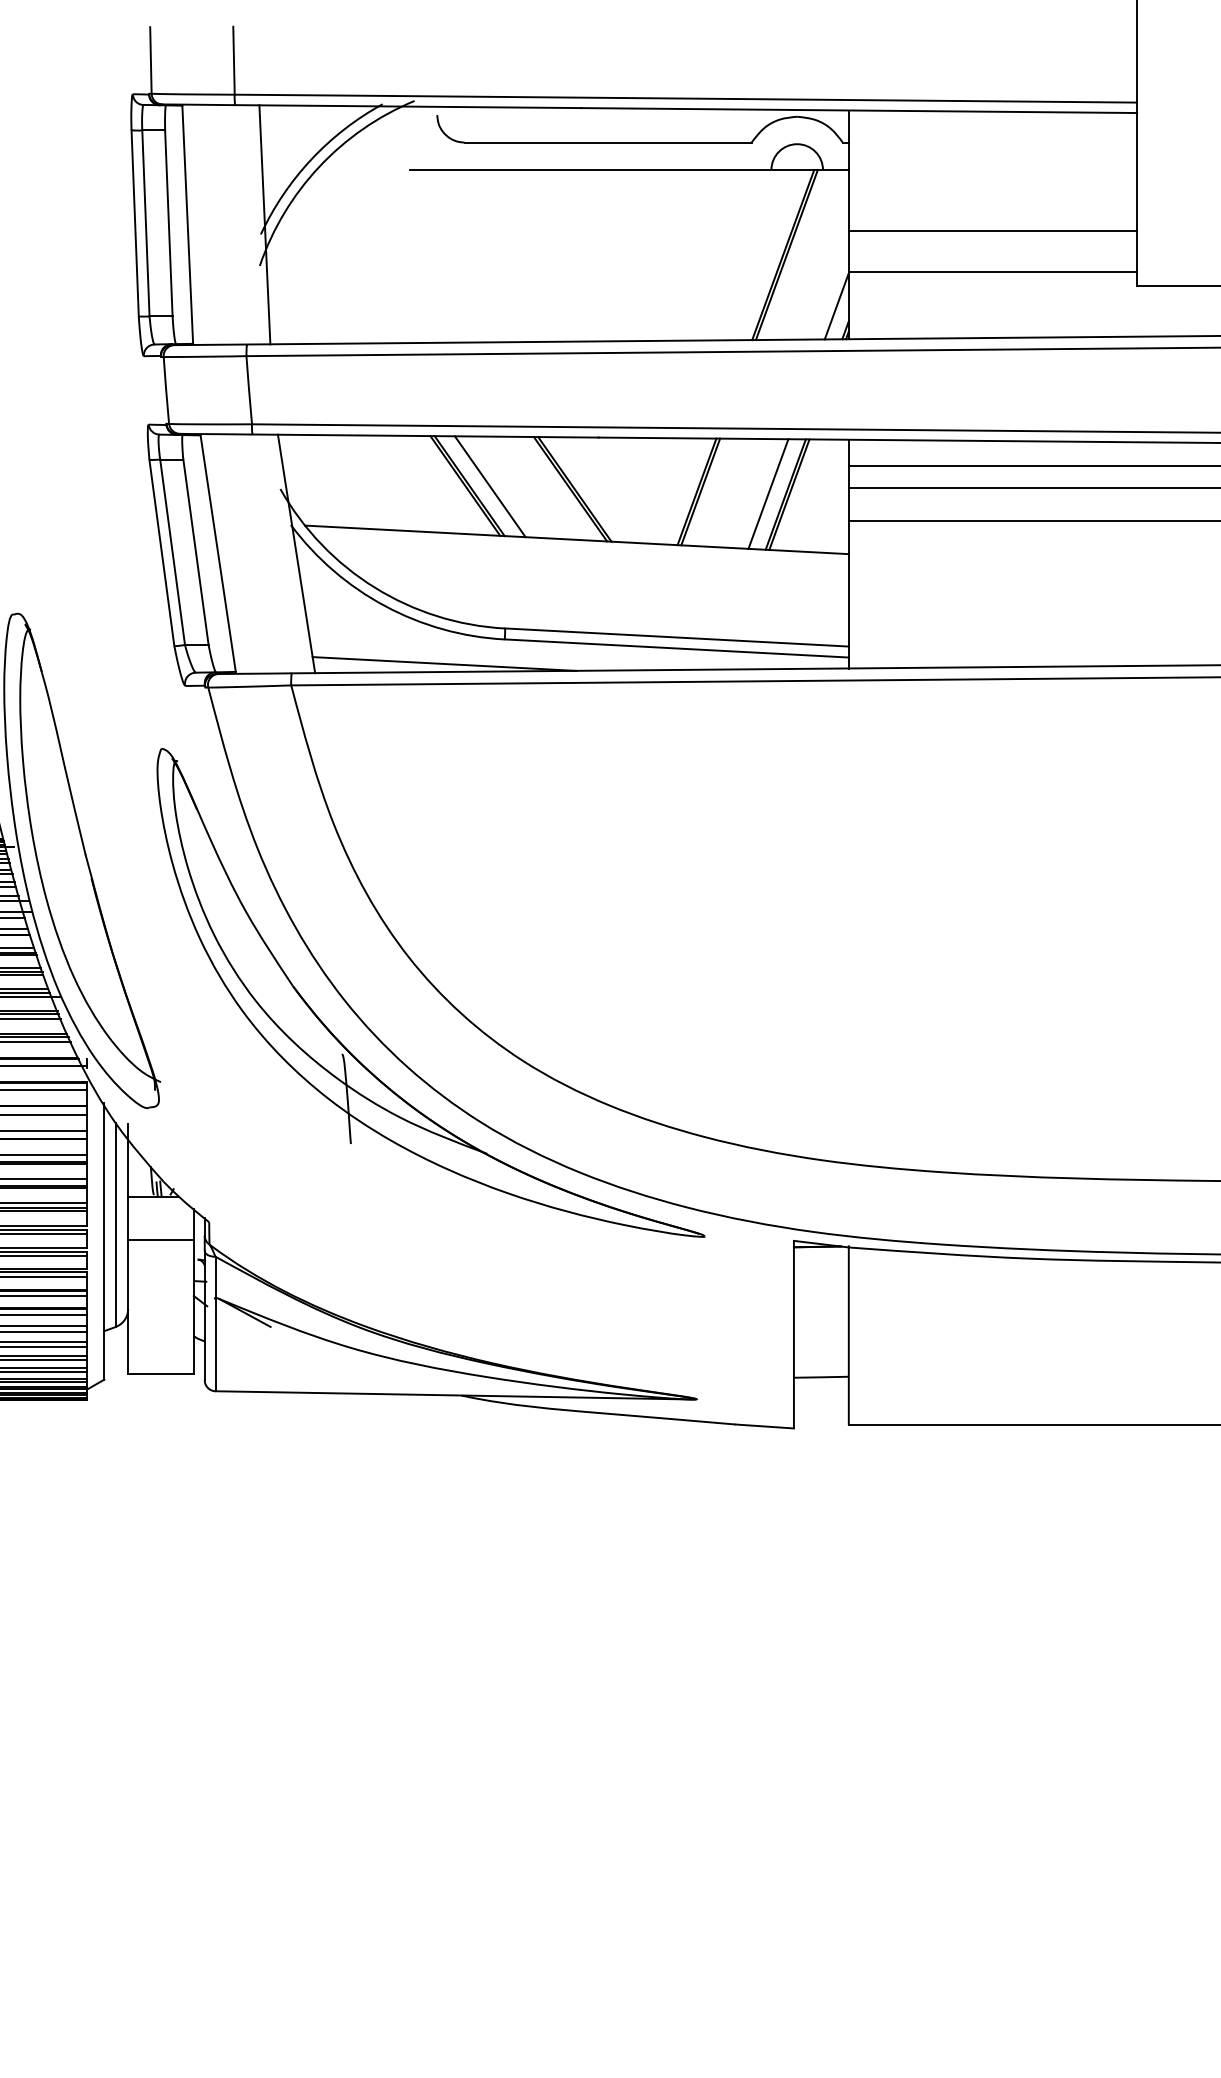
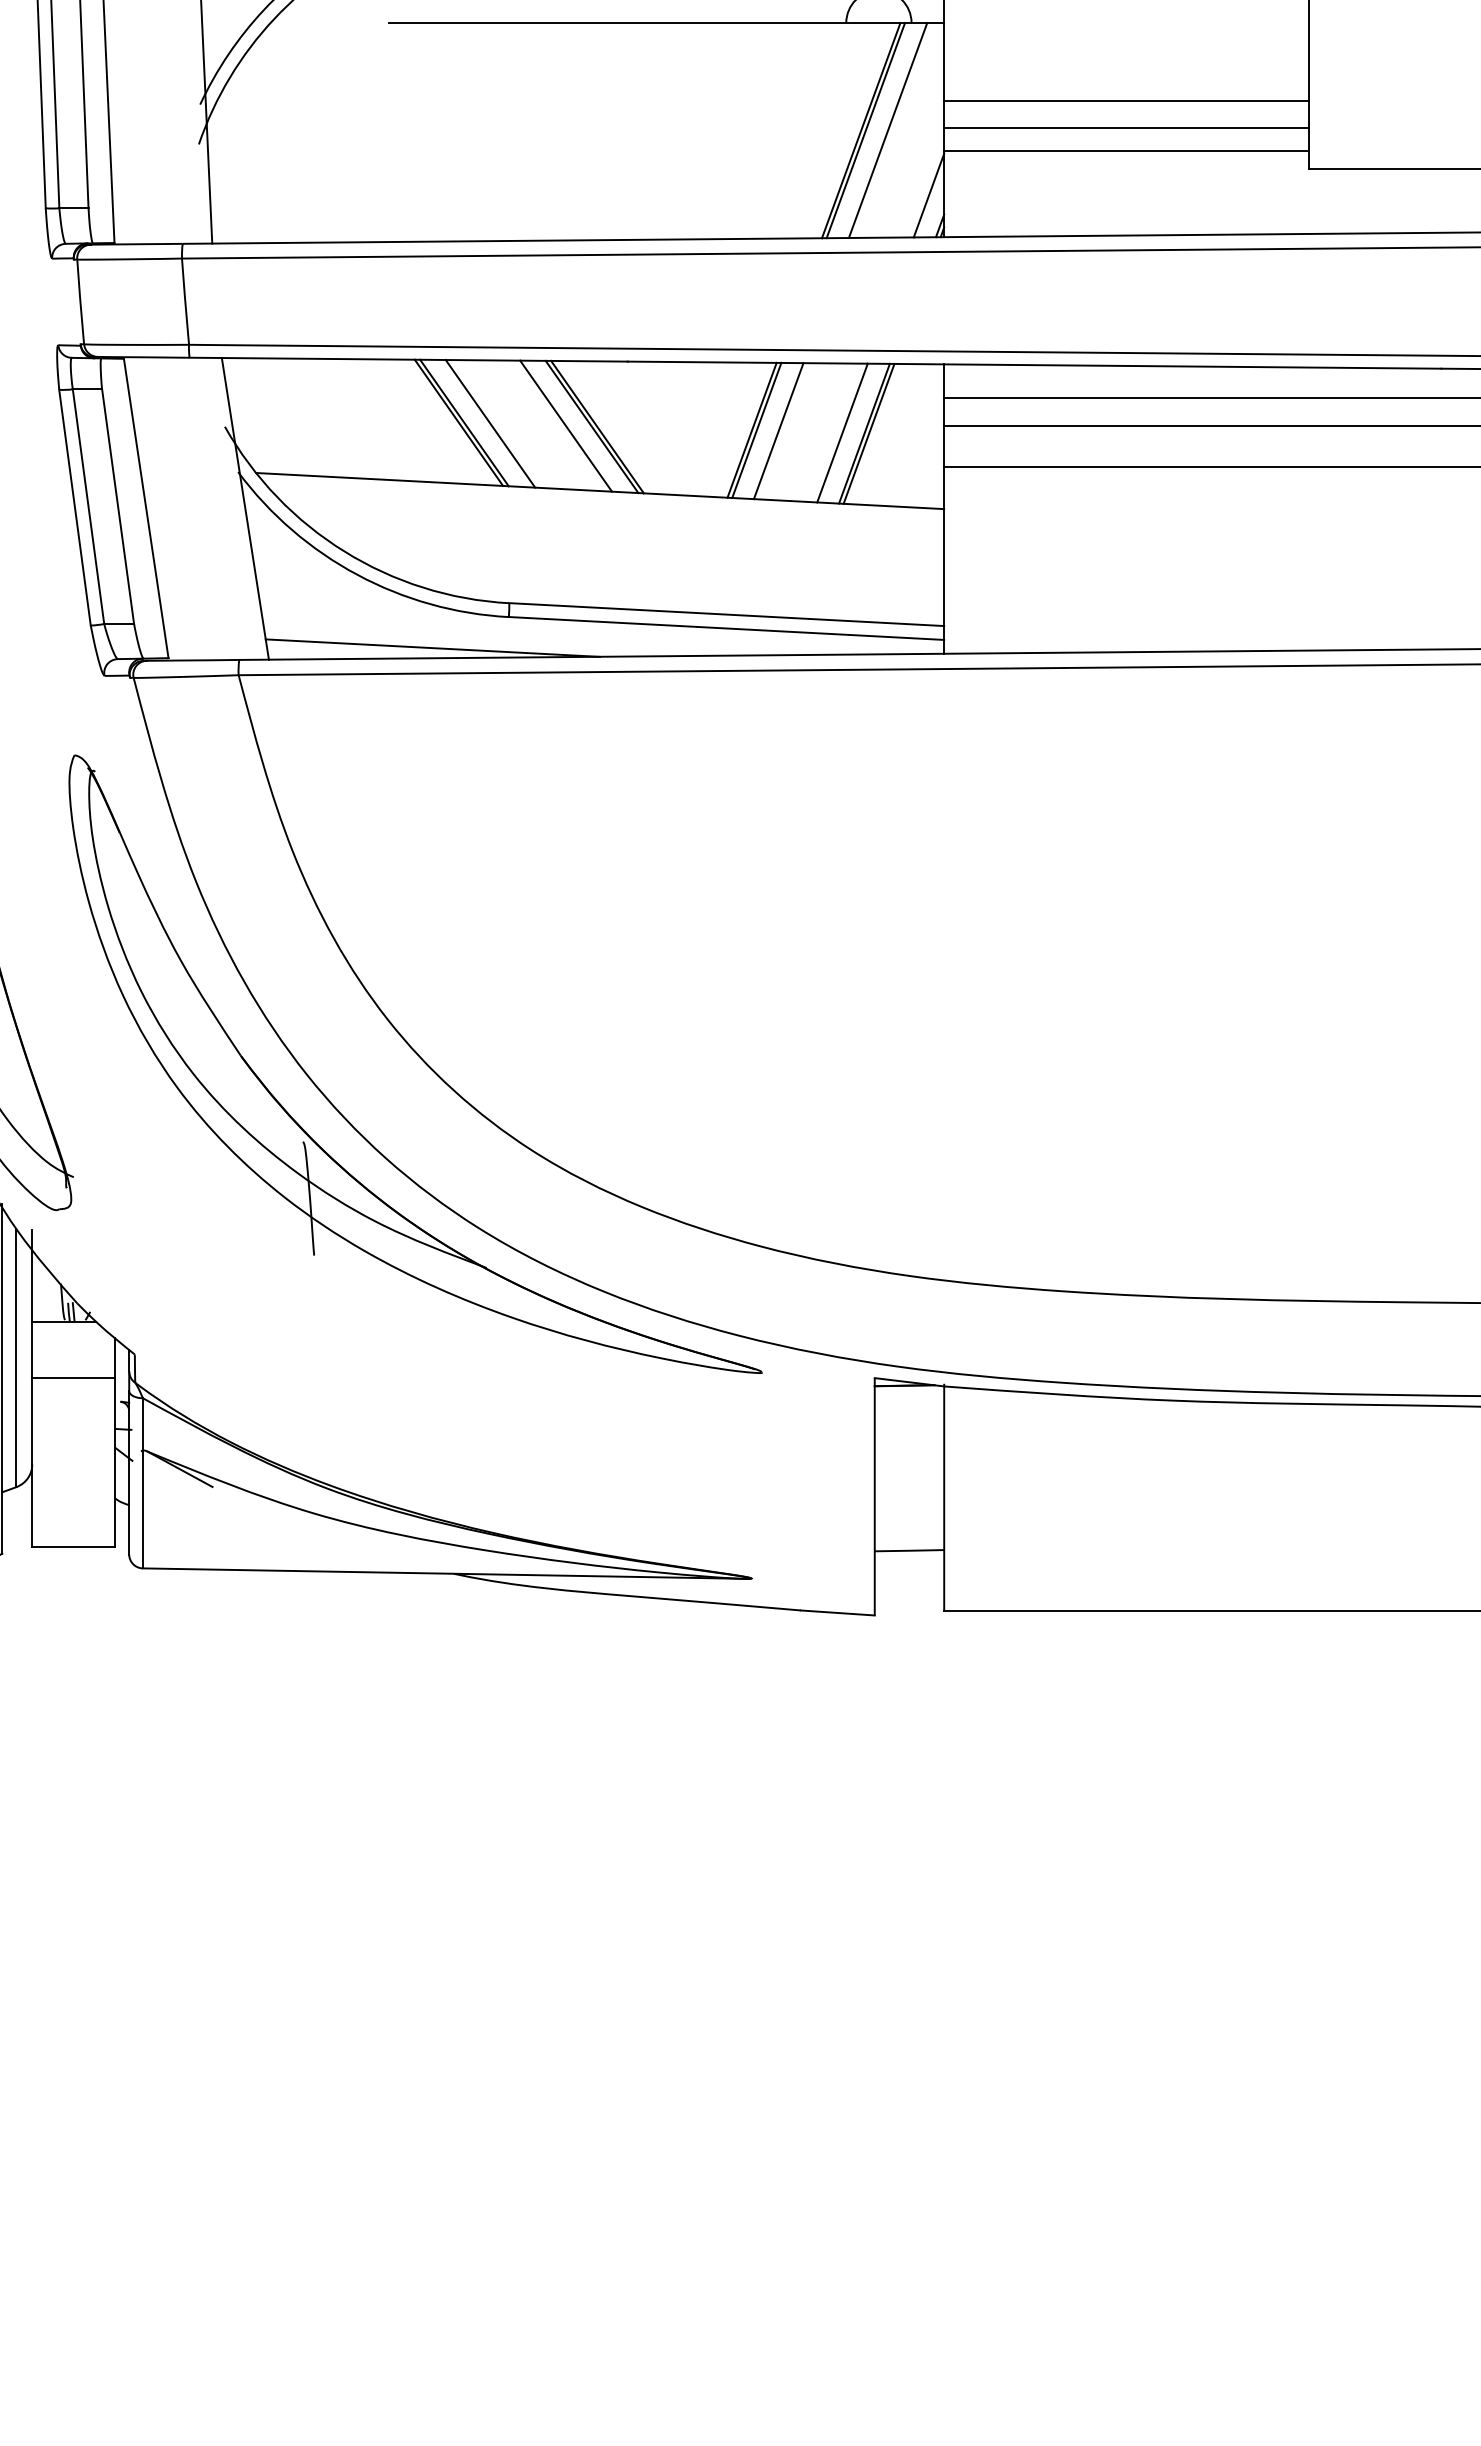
line: (992, 253) -> (1126, 128), added
line: (804, 254) -> (888, 129), added
line: (549, 488) -> (565, 426), added
line: (717, 492) -> (778, 431), added

